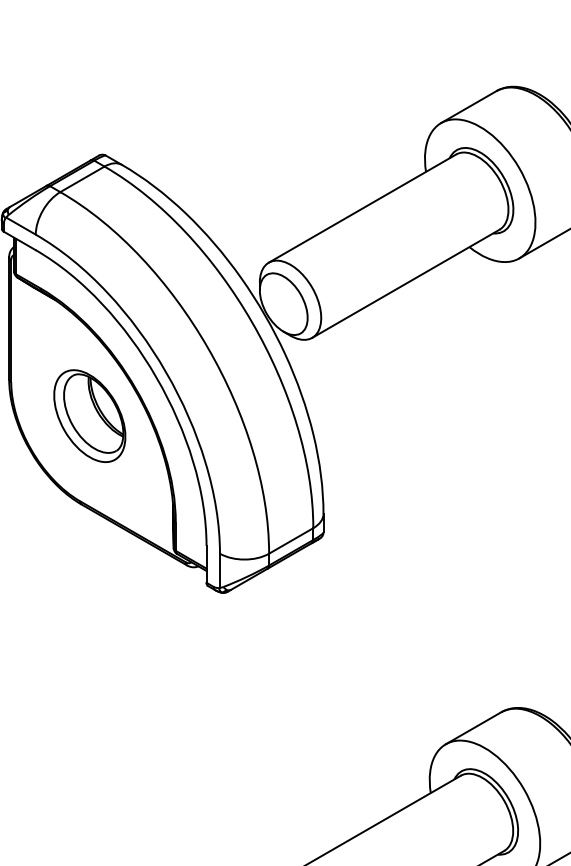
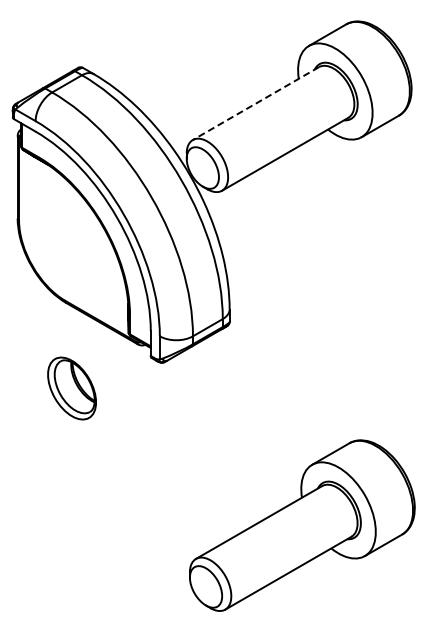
line: (361, 208) -> (255, 103), solid -> dashed
part: (88, 416) -> (71, 388), moved

